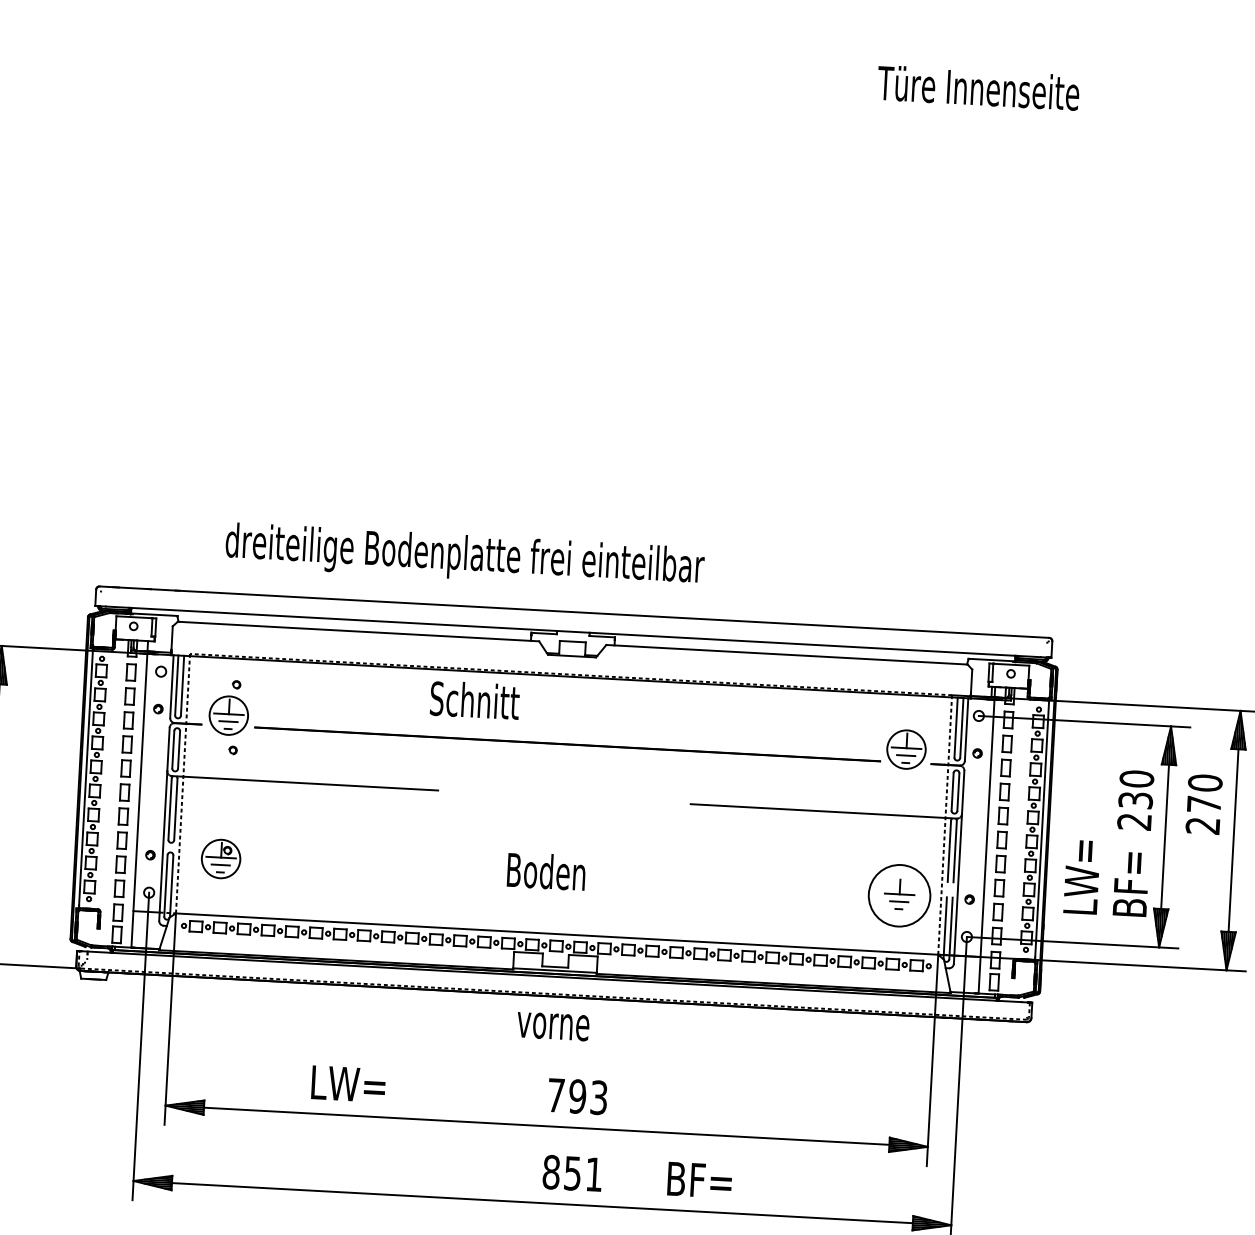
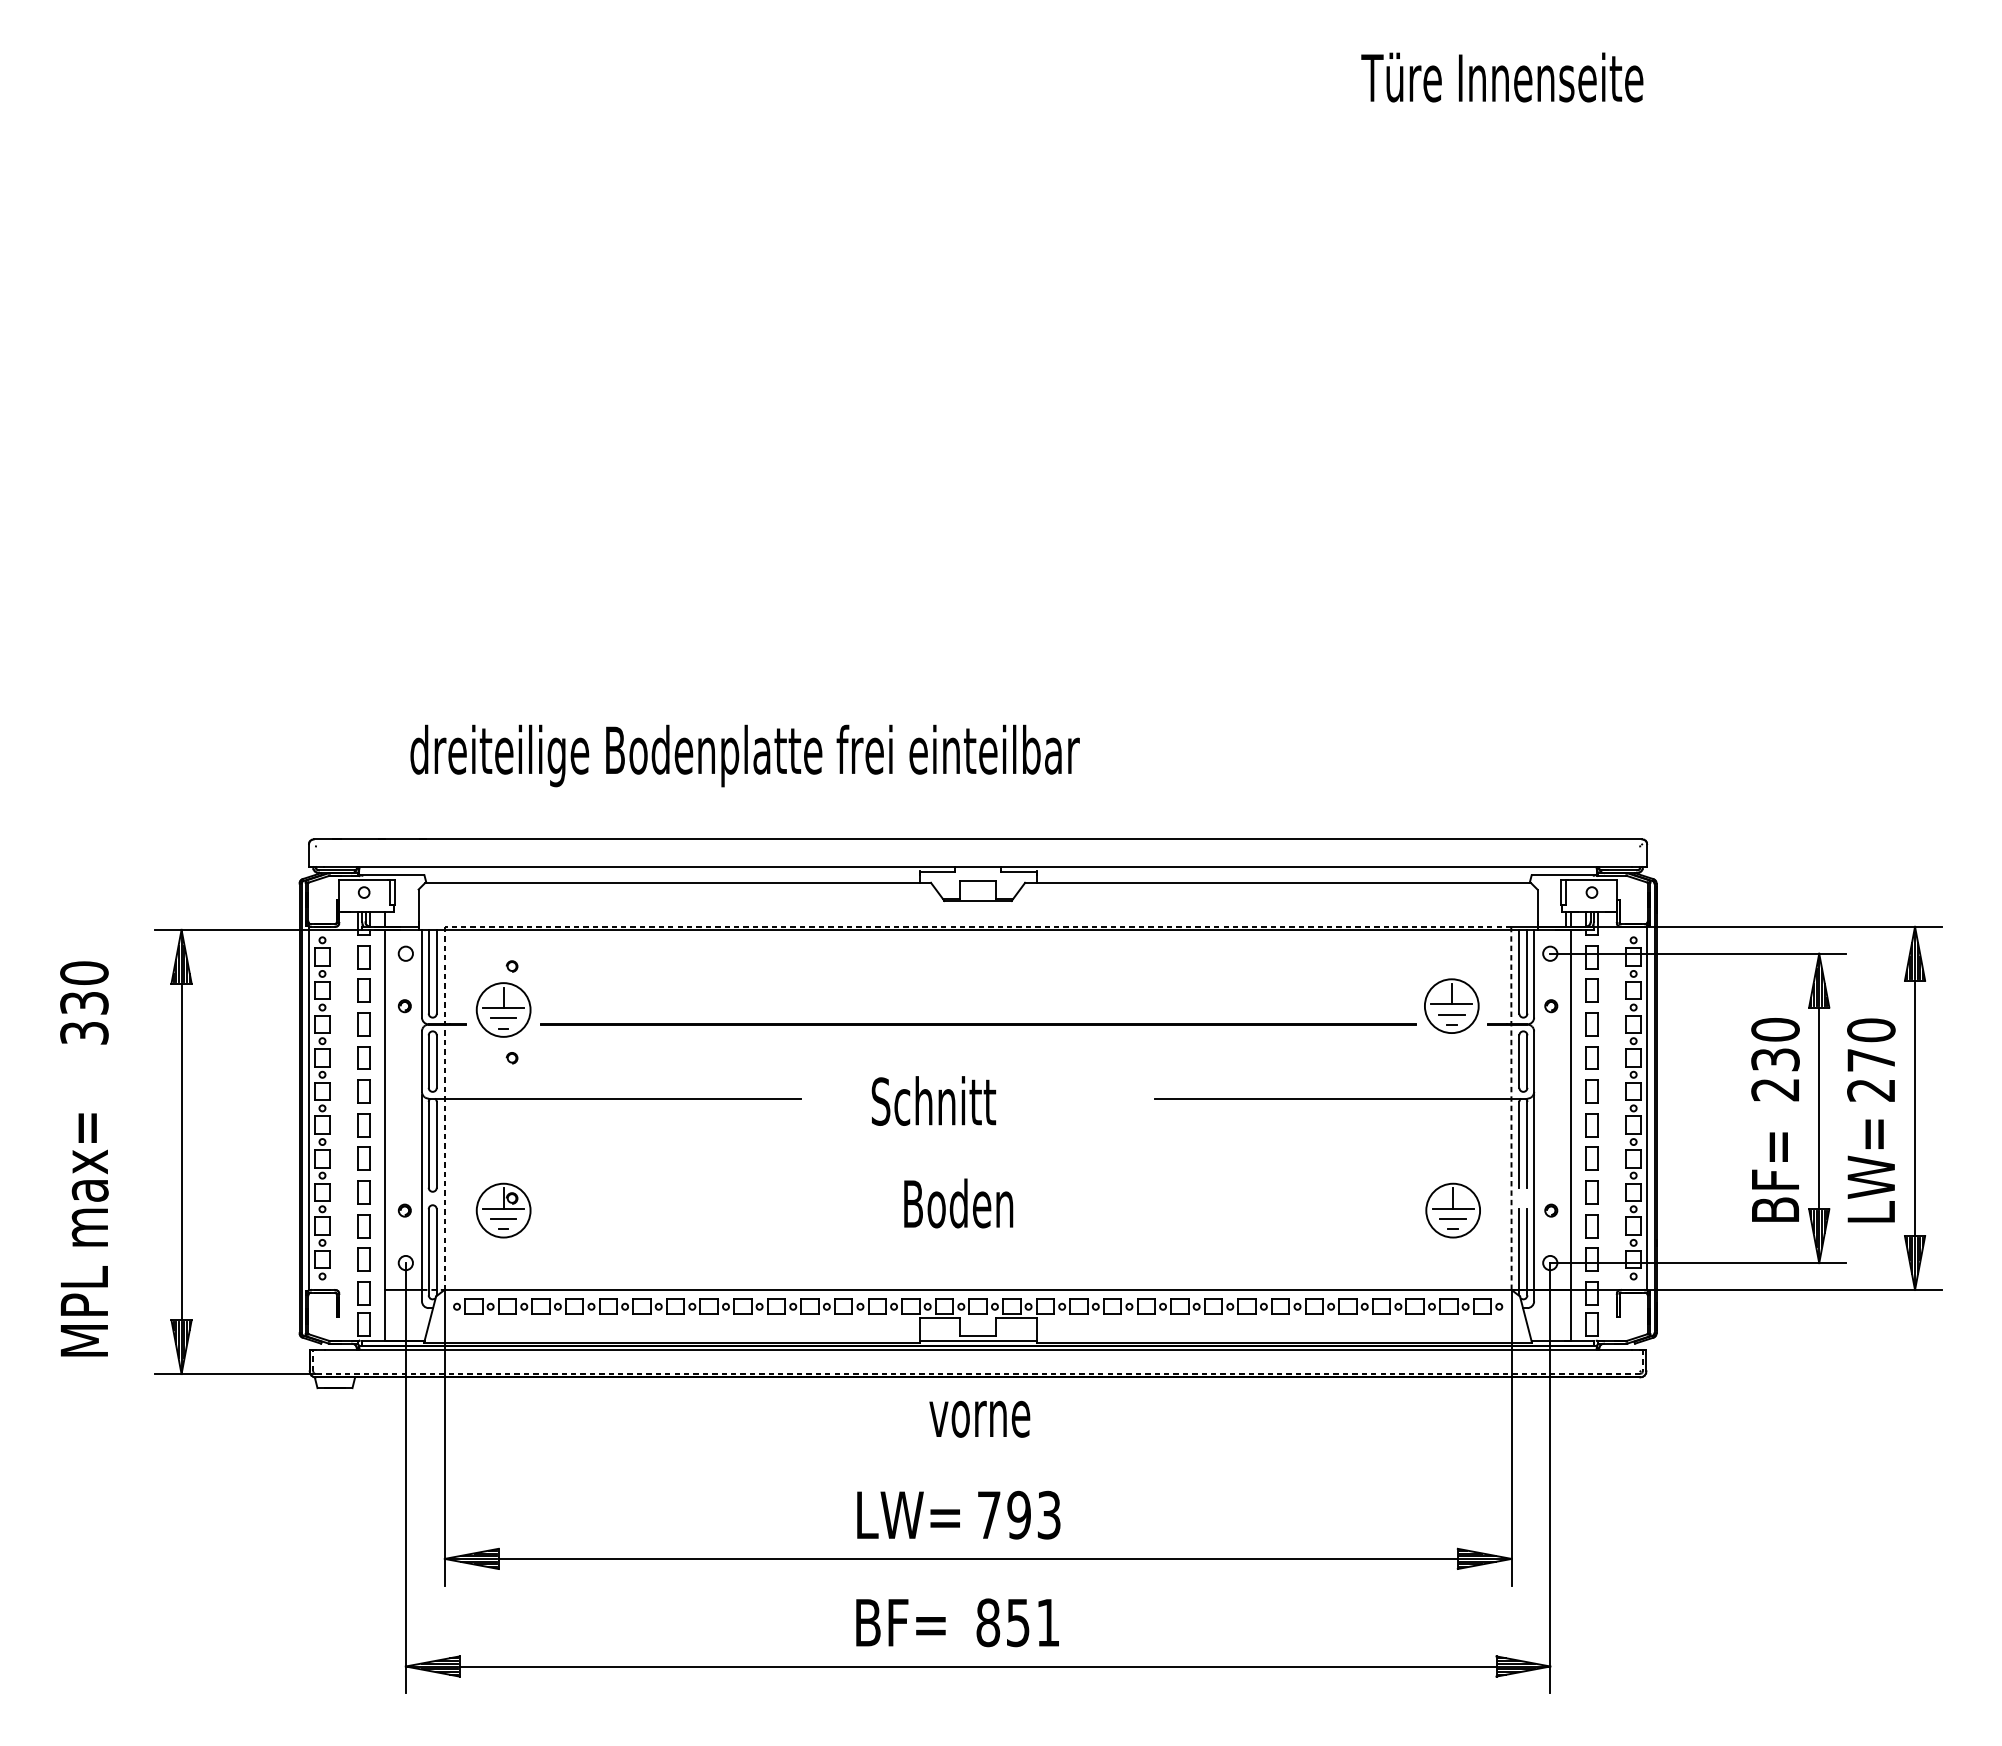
text: (464, 556) -> (744, 755), moved
text: (474, 699) -> (933, 1100), moved
text: (1081, 876) -> (1870, 1170), moved
circle: (899, 895) -> (1453, 1210), size x0.62
text: (348, 1083) -> (908, 1514), moved
text: (699, 1180) -> (900, 1622), moved

